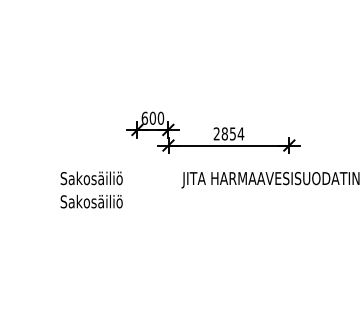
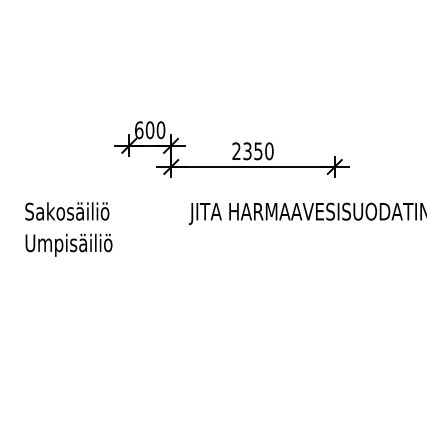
text: (232, 133) -> (257, 150), 2854 -> 2350
text: (92, 202) -> (68, 244), Sakosäiliö -> Umpisäiliö

